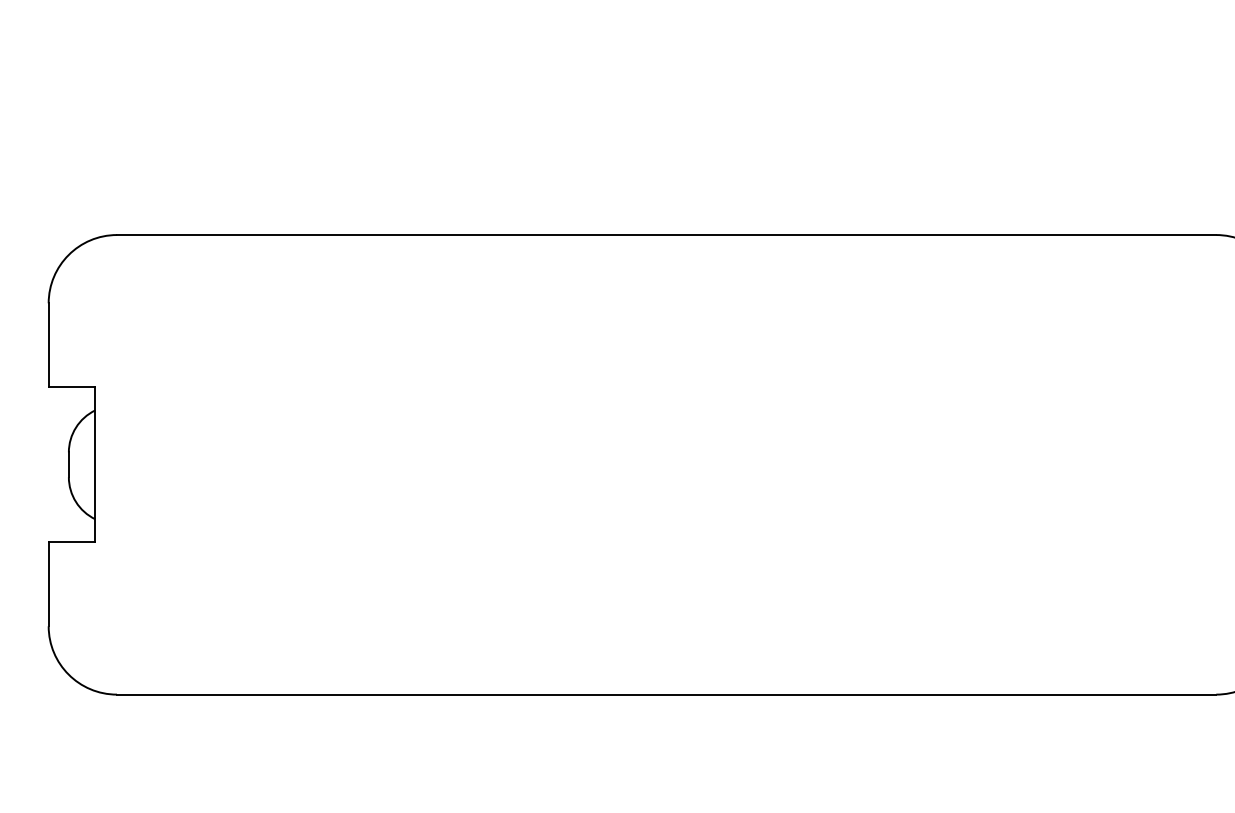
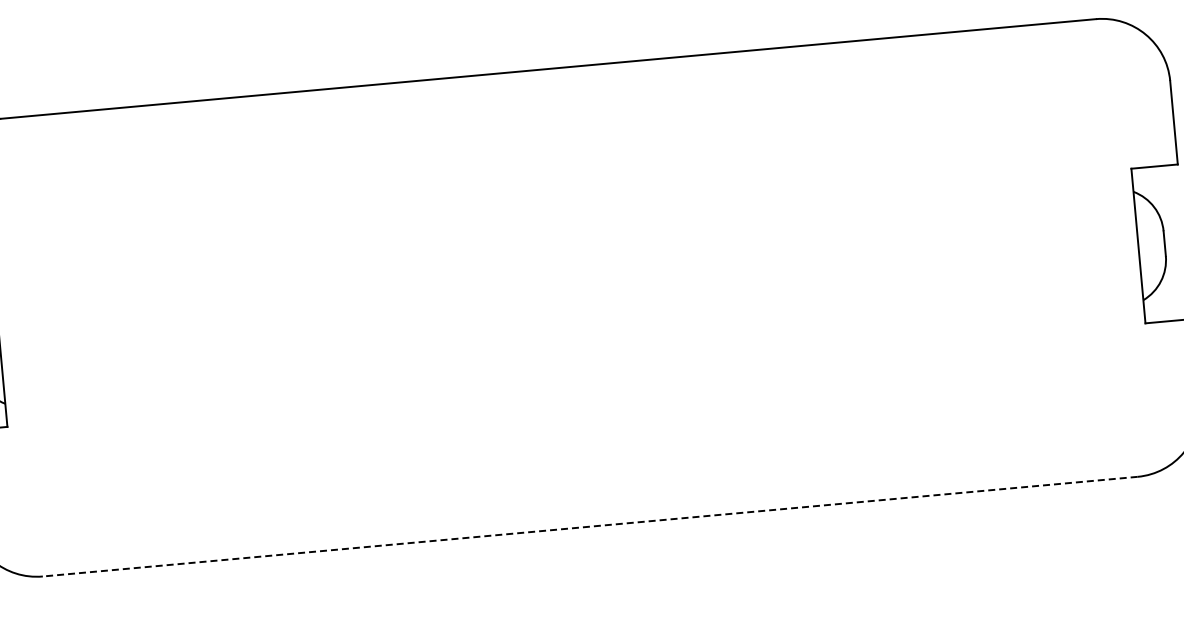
line: (666, 694) -> (590, 526), solid -> dashed

